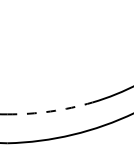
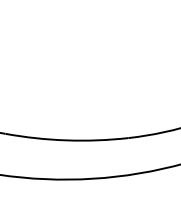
arc: (50, 111) -> (67, 140), dashed -> solid

